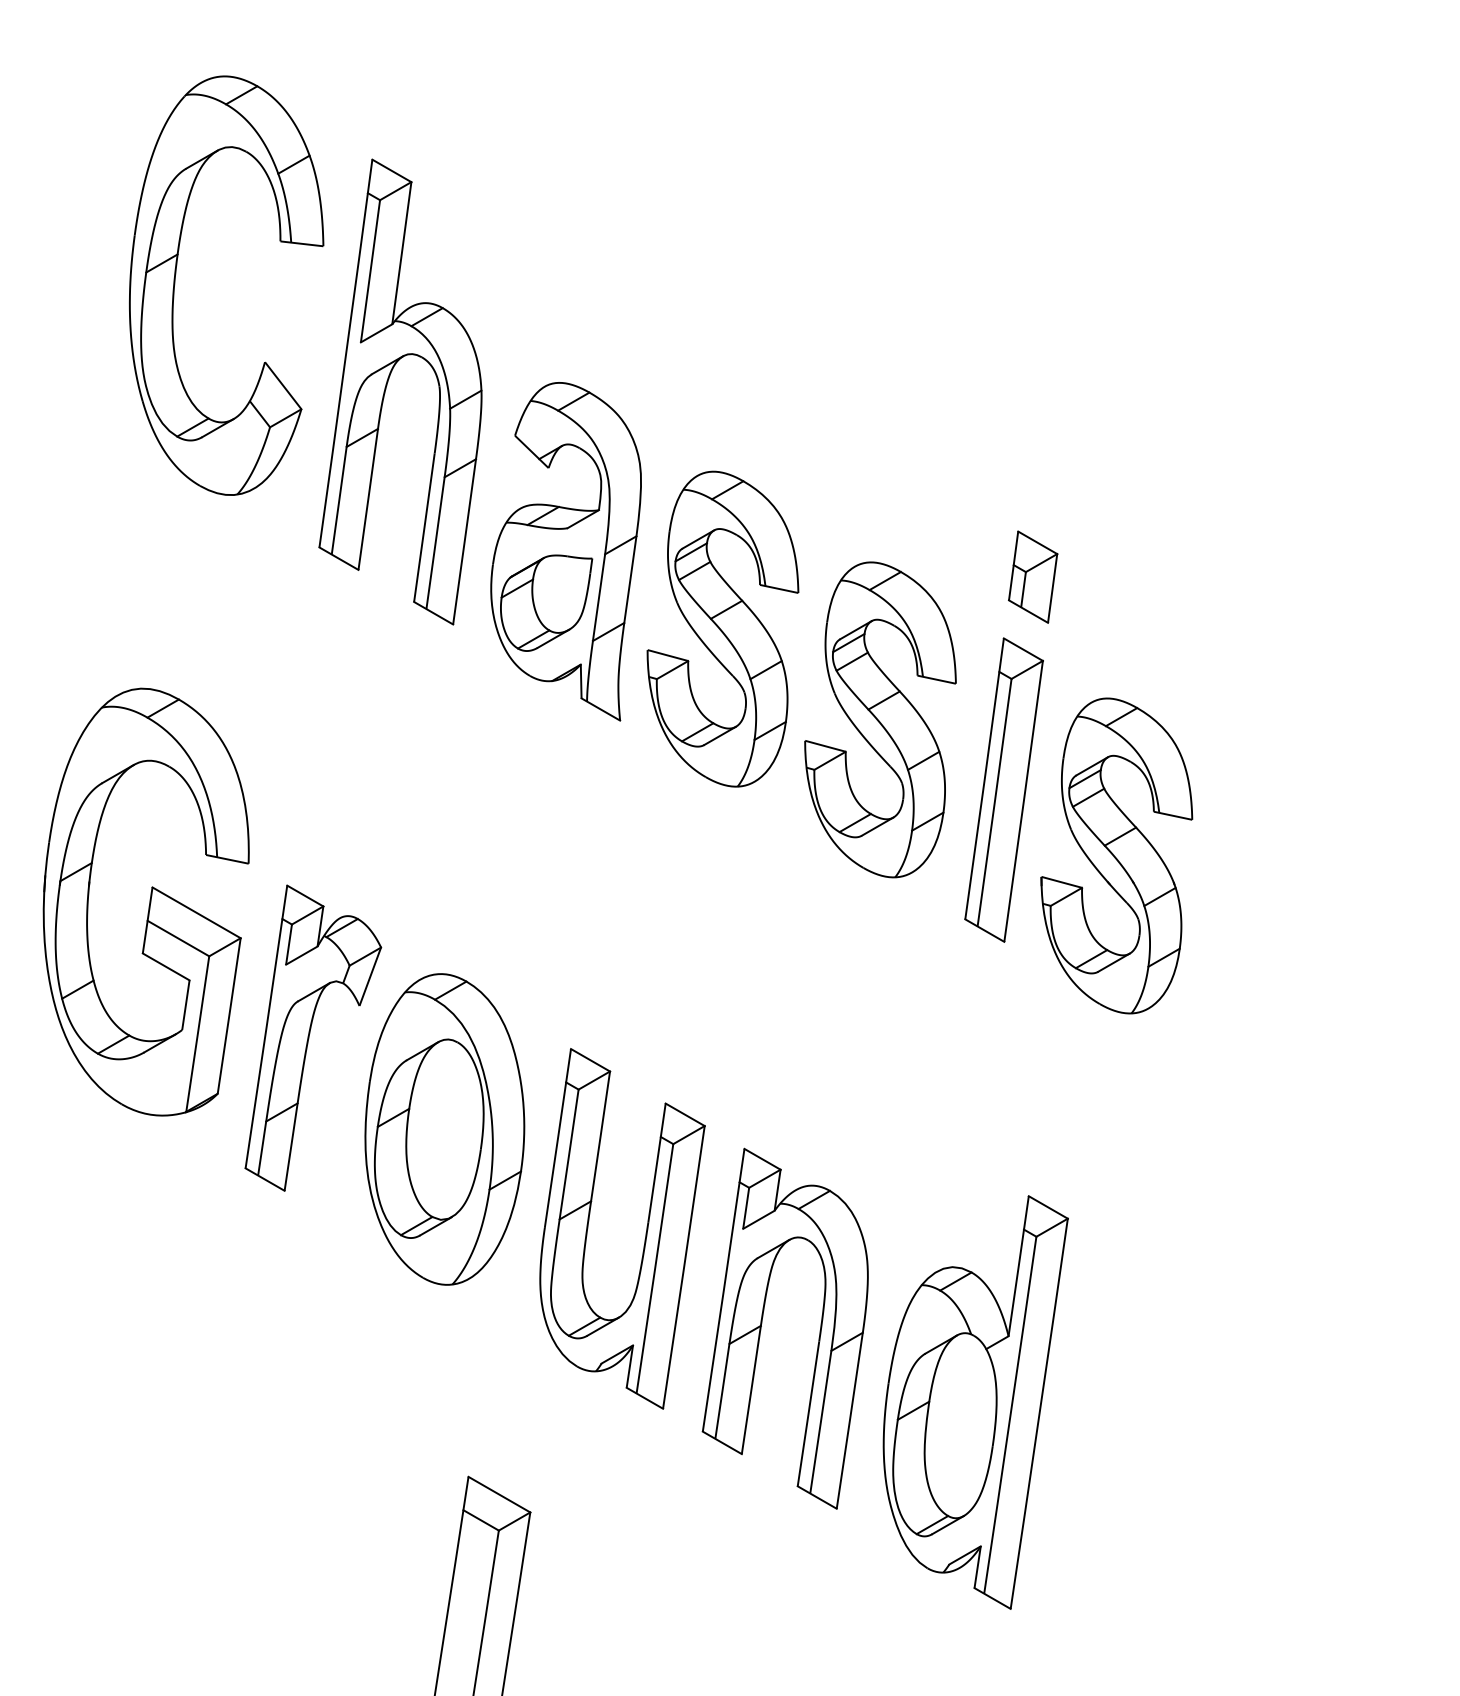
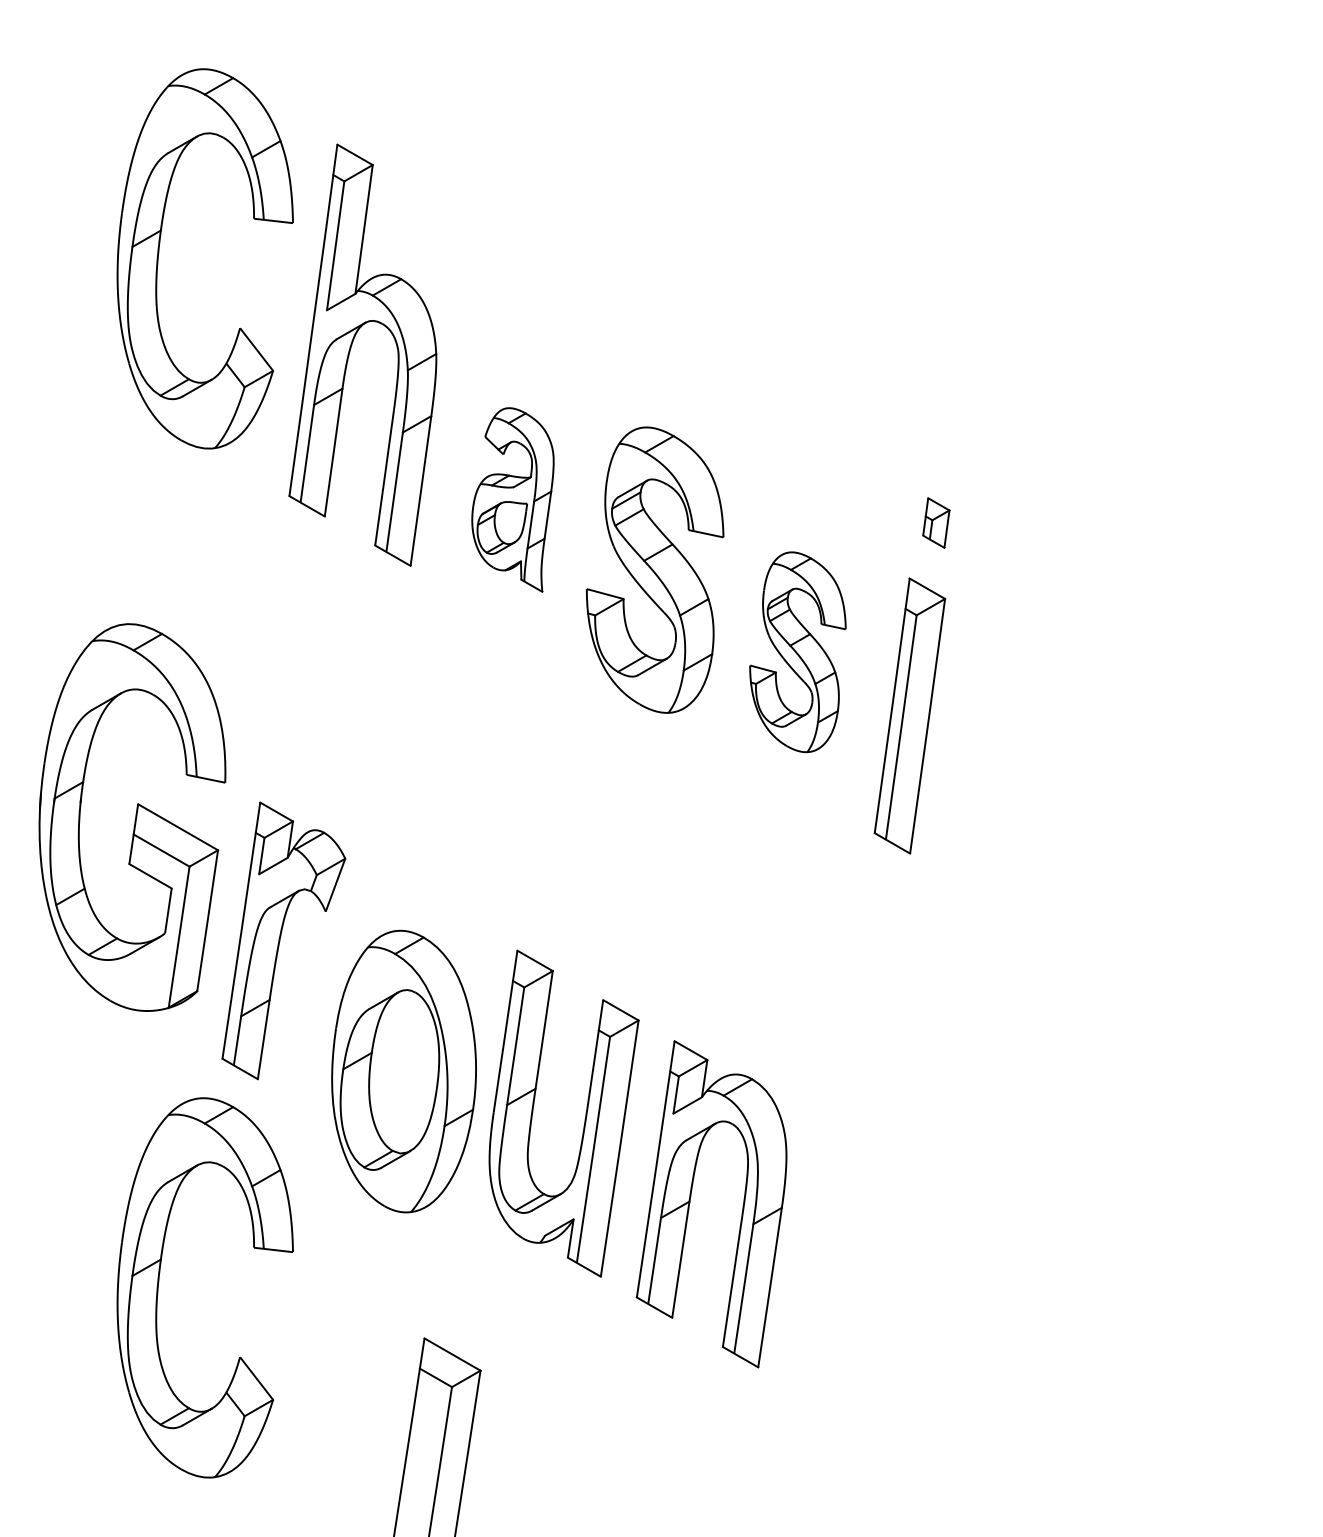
part: (565, 551) -> (512, 499), size x0.6
part: (1033, 576) -> (936, 522), size x0.6
part: (880, 718) -> (797, 651), size x0.7
part: (1116, 855) -> (1011, 775), removed
part: (444, 1129) -> (403, 1071), moved
part: (974, 1403) -> (883, 1271), removed
part: (176, 1415) -> (159, 1282), added

